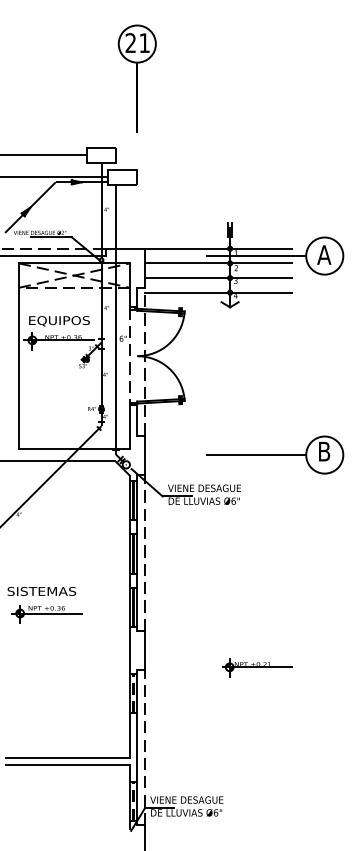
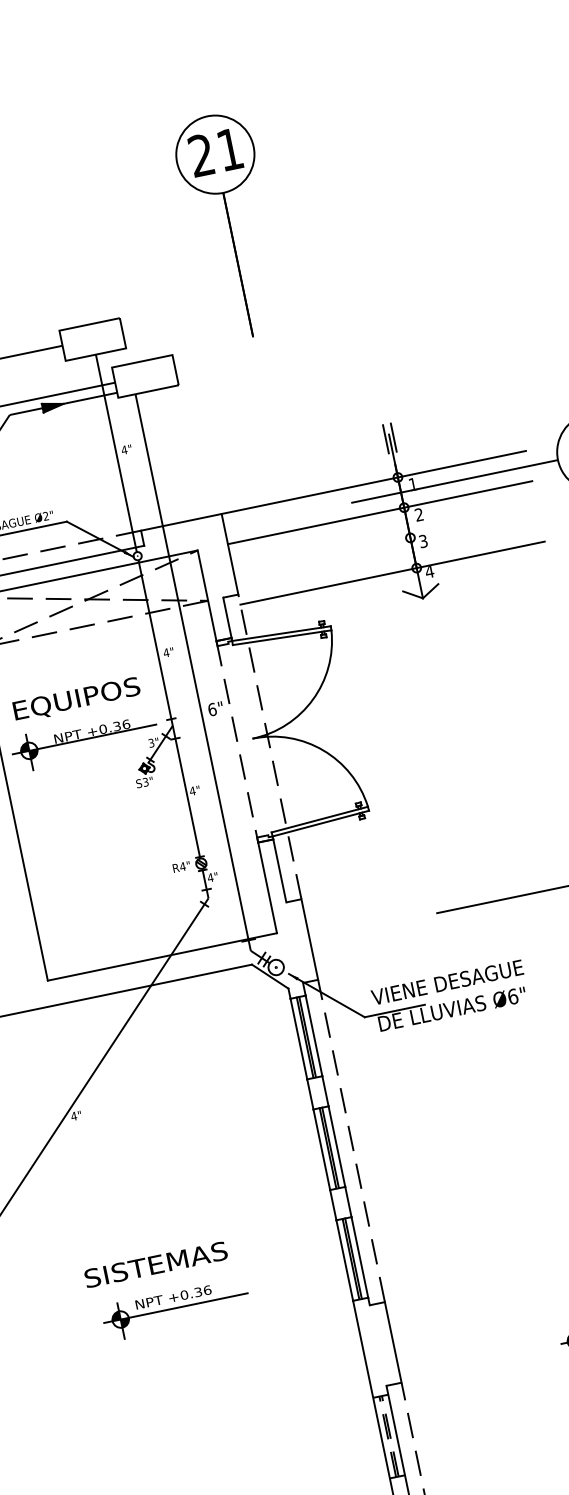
part: (136, 78) -> (228, 226), moved
line: (218, 278) -> (386, 543), removed

